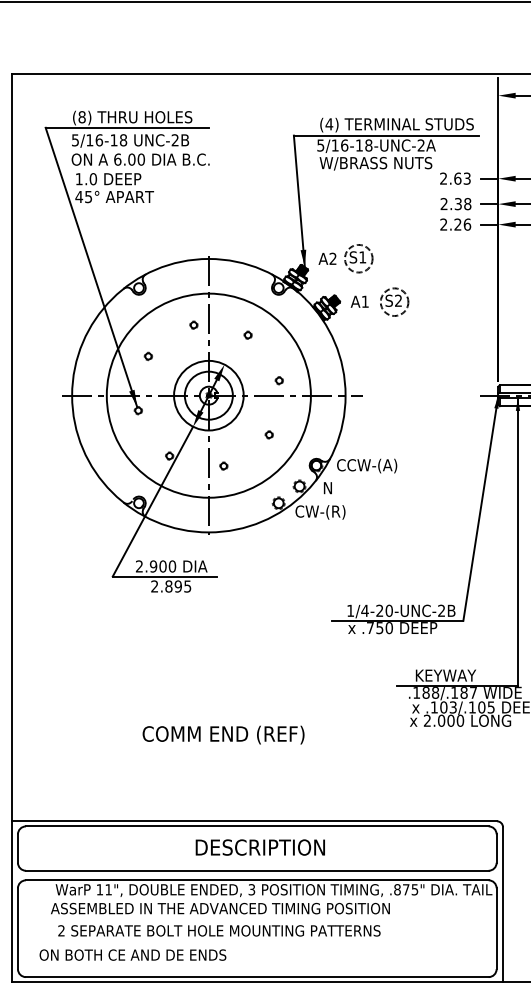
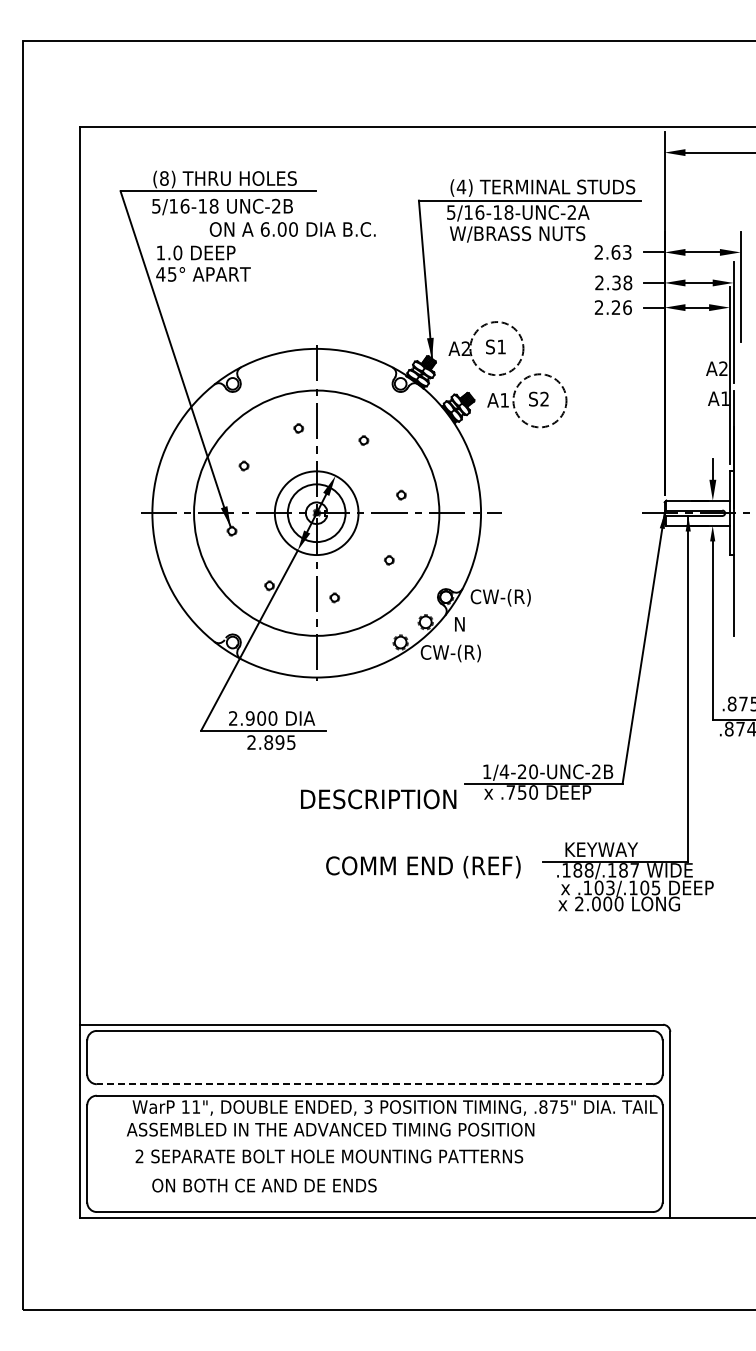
text: (140, 159) -> (292, 229), moved
circle: (358, 258) -> (496, 348), size x1.6
circle: (394, 301) -> (539, 400), size x1.6
text: (372, 465) -> (513, 597), CCW-(A) -> CW-(R)
text: (223, 735) -> (423, 867), moved
text: (260, 847) -> (378, 799), moved
line: (256, 871) -> (374, 1084), solid -> dashed
text: (132, 955) -> (264, 1185), moved

